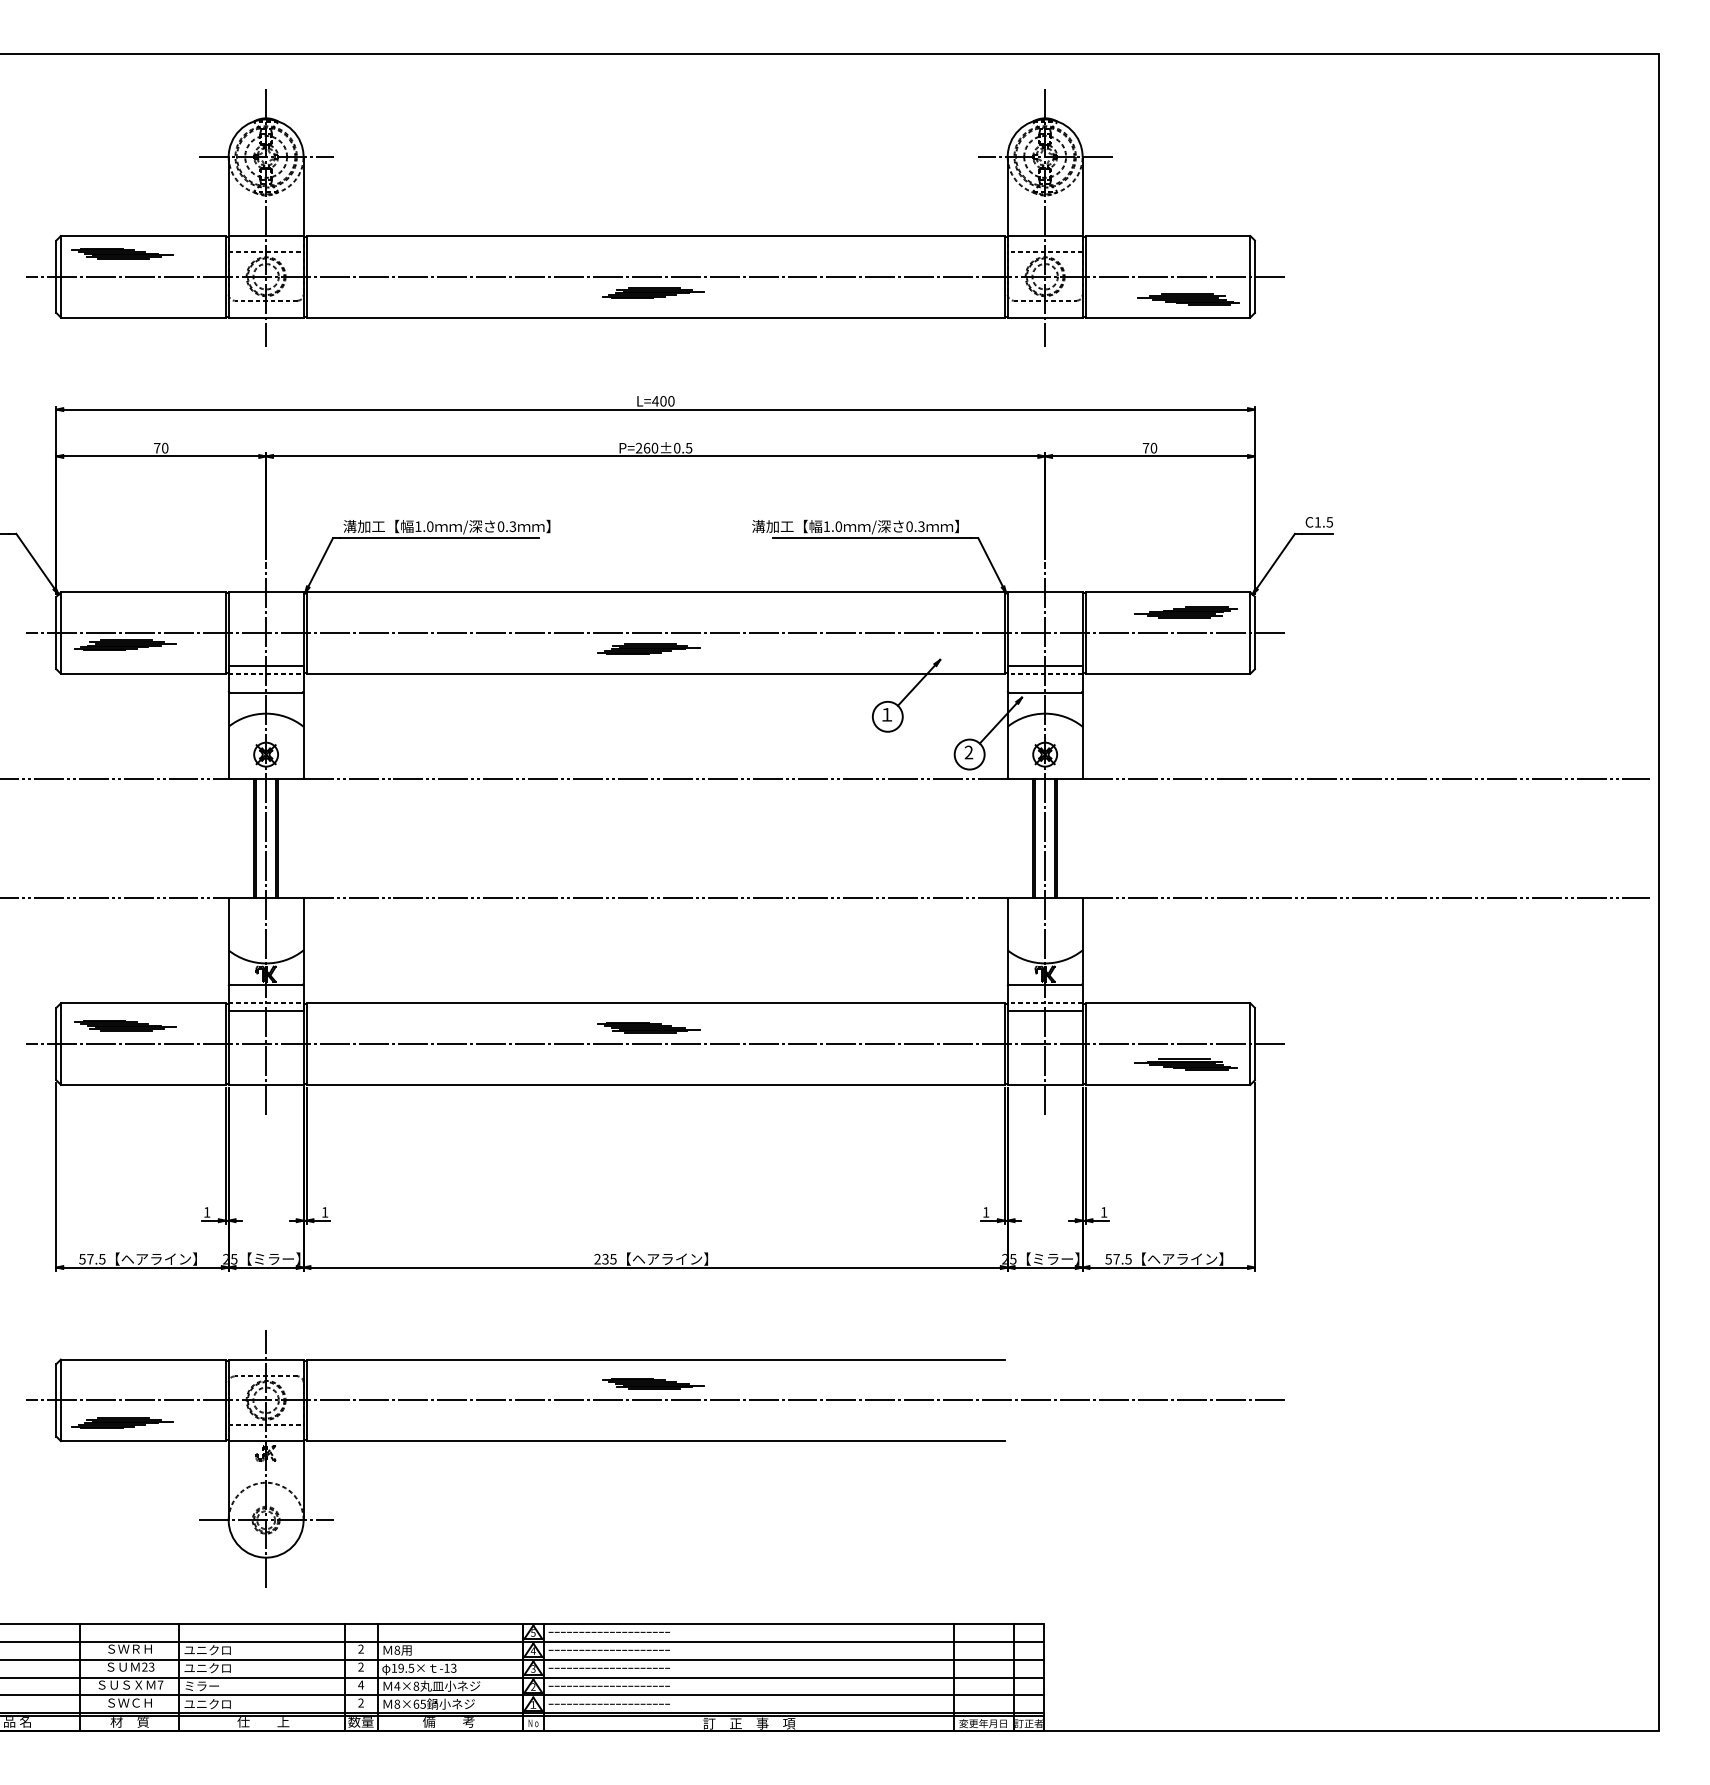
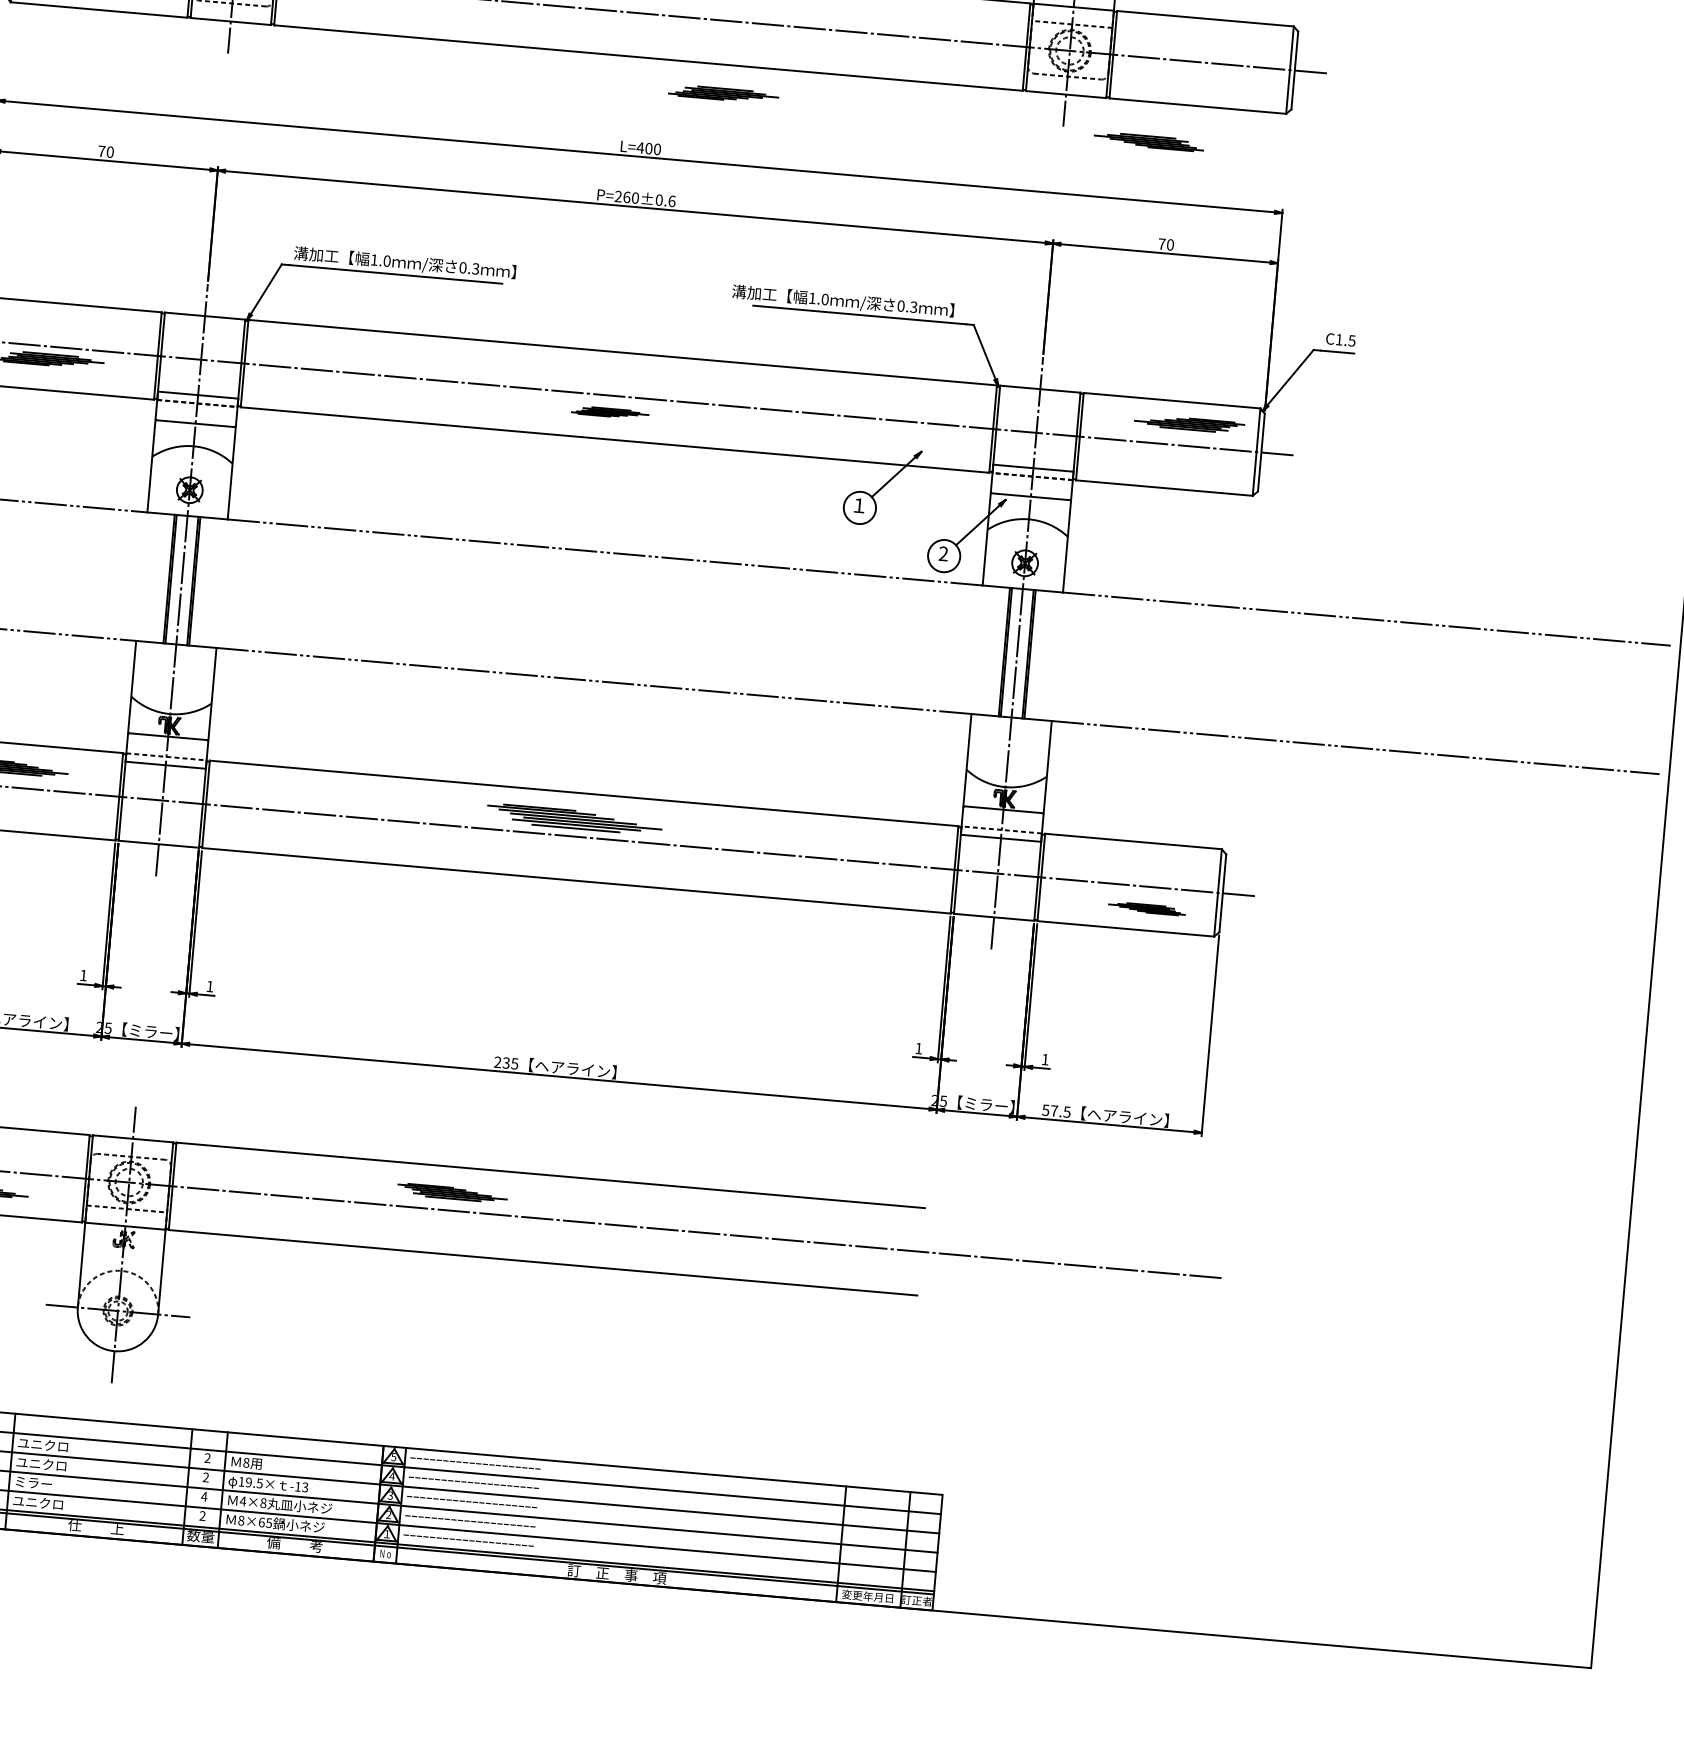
part: (653, 292) -> (724, 93), moved
part: (1188, 299) -> (1148, 141), moved
text: (688, 447) -> (671, 200), P=260±0.5 -> P=260±0.6
part: (648, 648) -> (609, 412), size x0.7
part: (648, 1027) -> (574, 818), size x1.6
part: (1185, 1064) -> (1146, 908), size x0.7
part: (653, 1383) -> (452, 1192), moved

